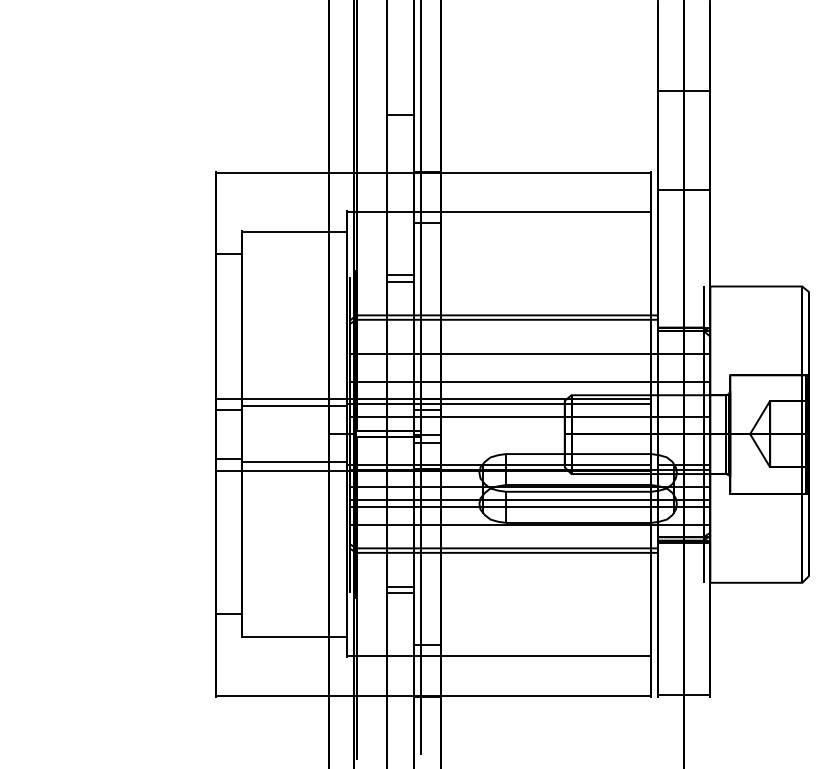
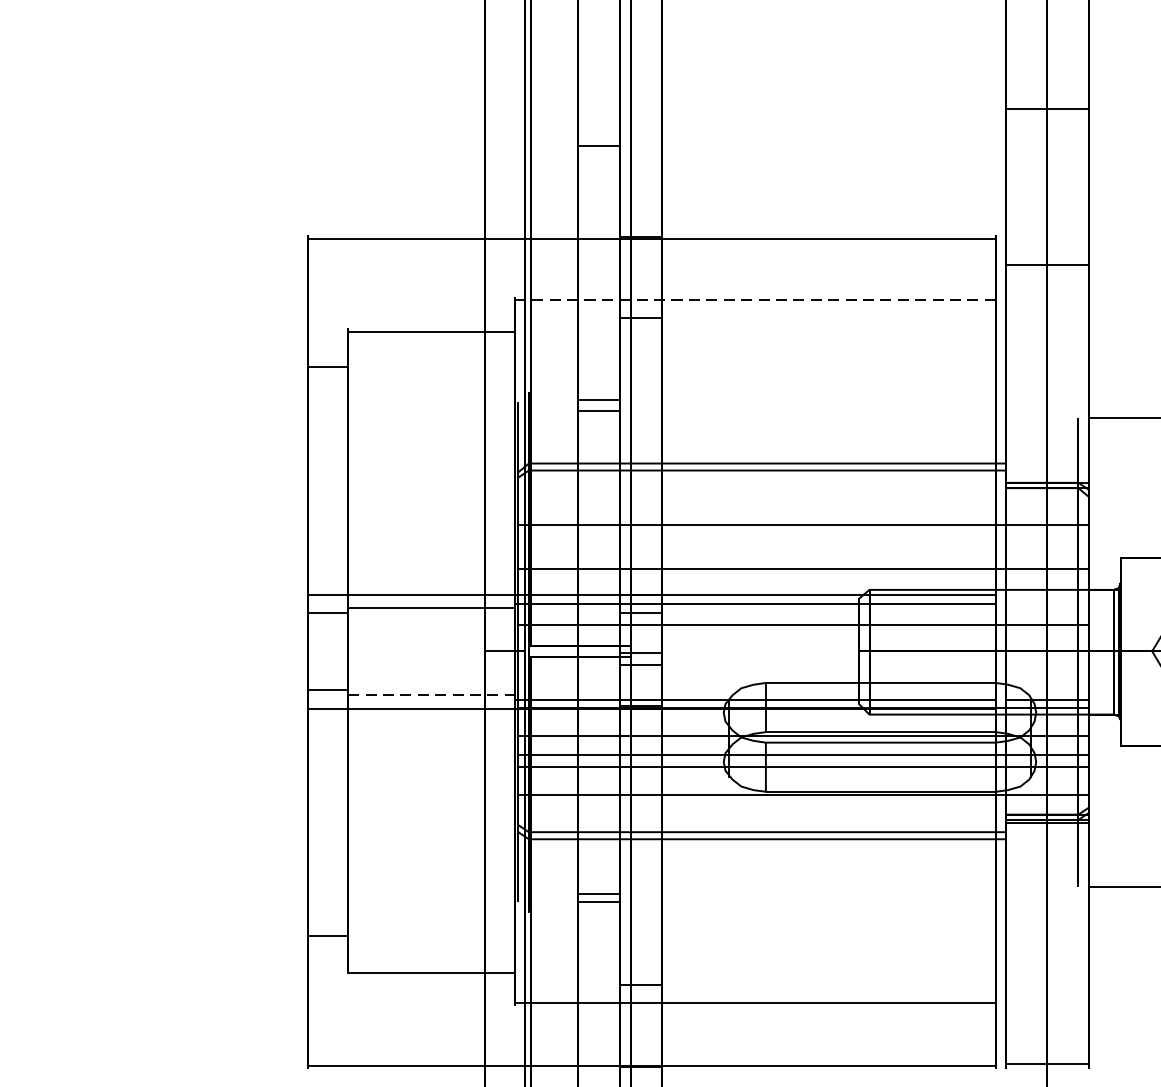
line: (499, 212) -> (755, 300), solid -> dashed
line: (294, 461) -> (431, 694), solid -> dashed

